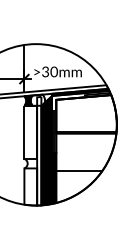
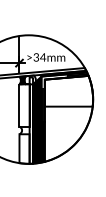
text: (53, 71) -> (42, 57), >30mm -> >34mm
hatch: (86, 151) -> (68, 120), removed

